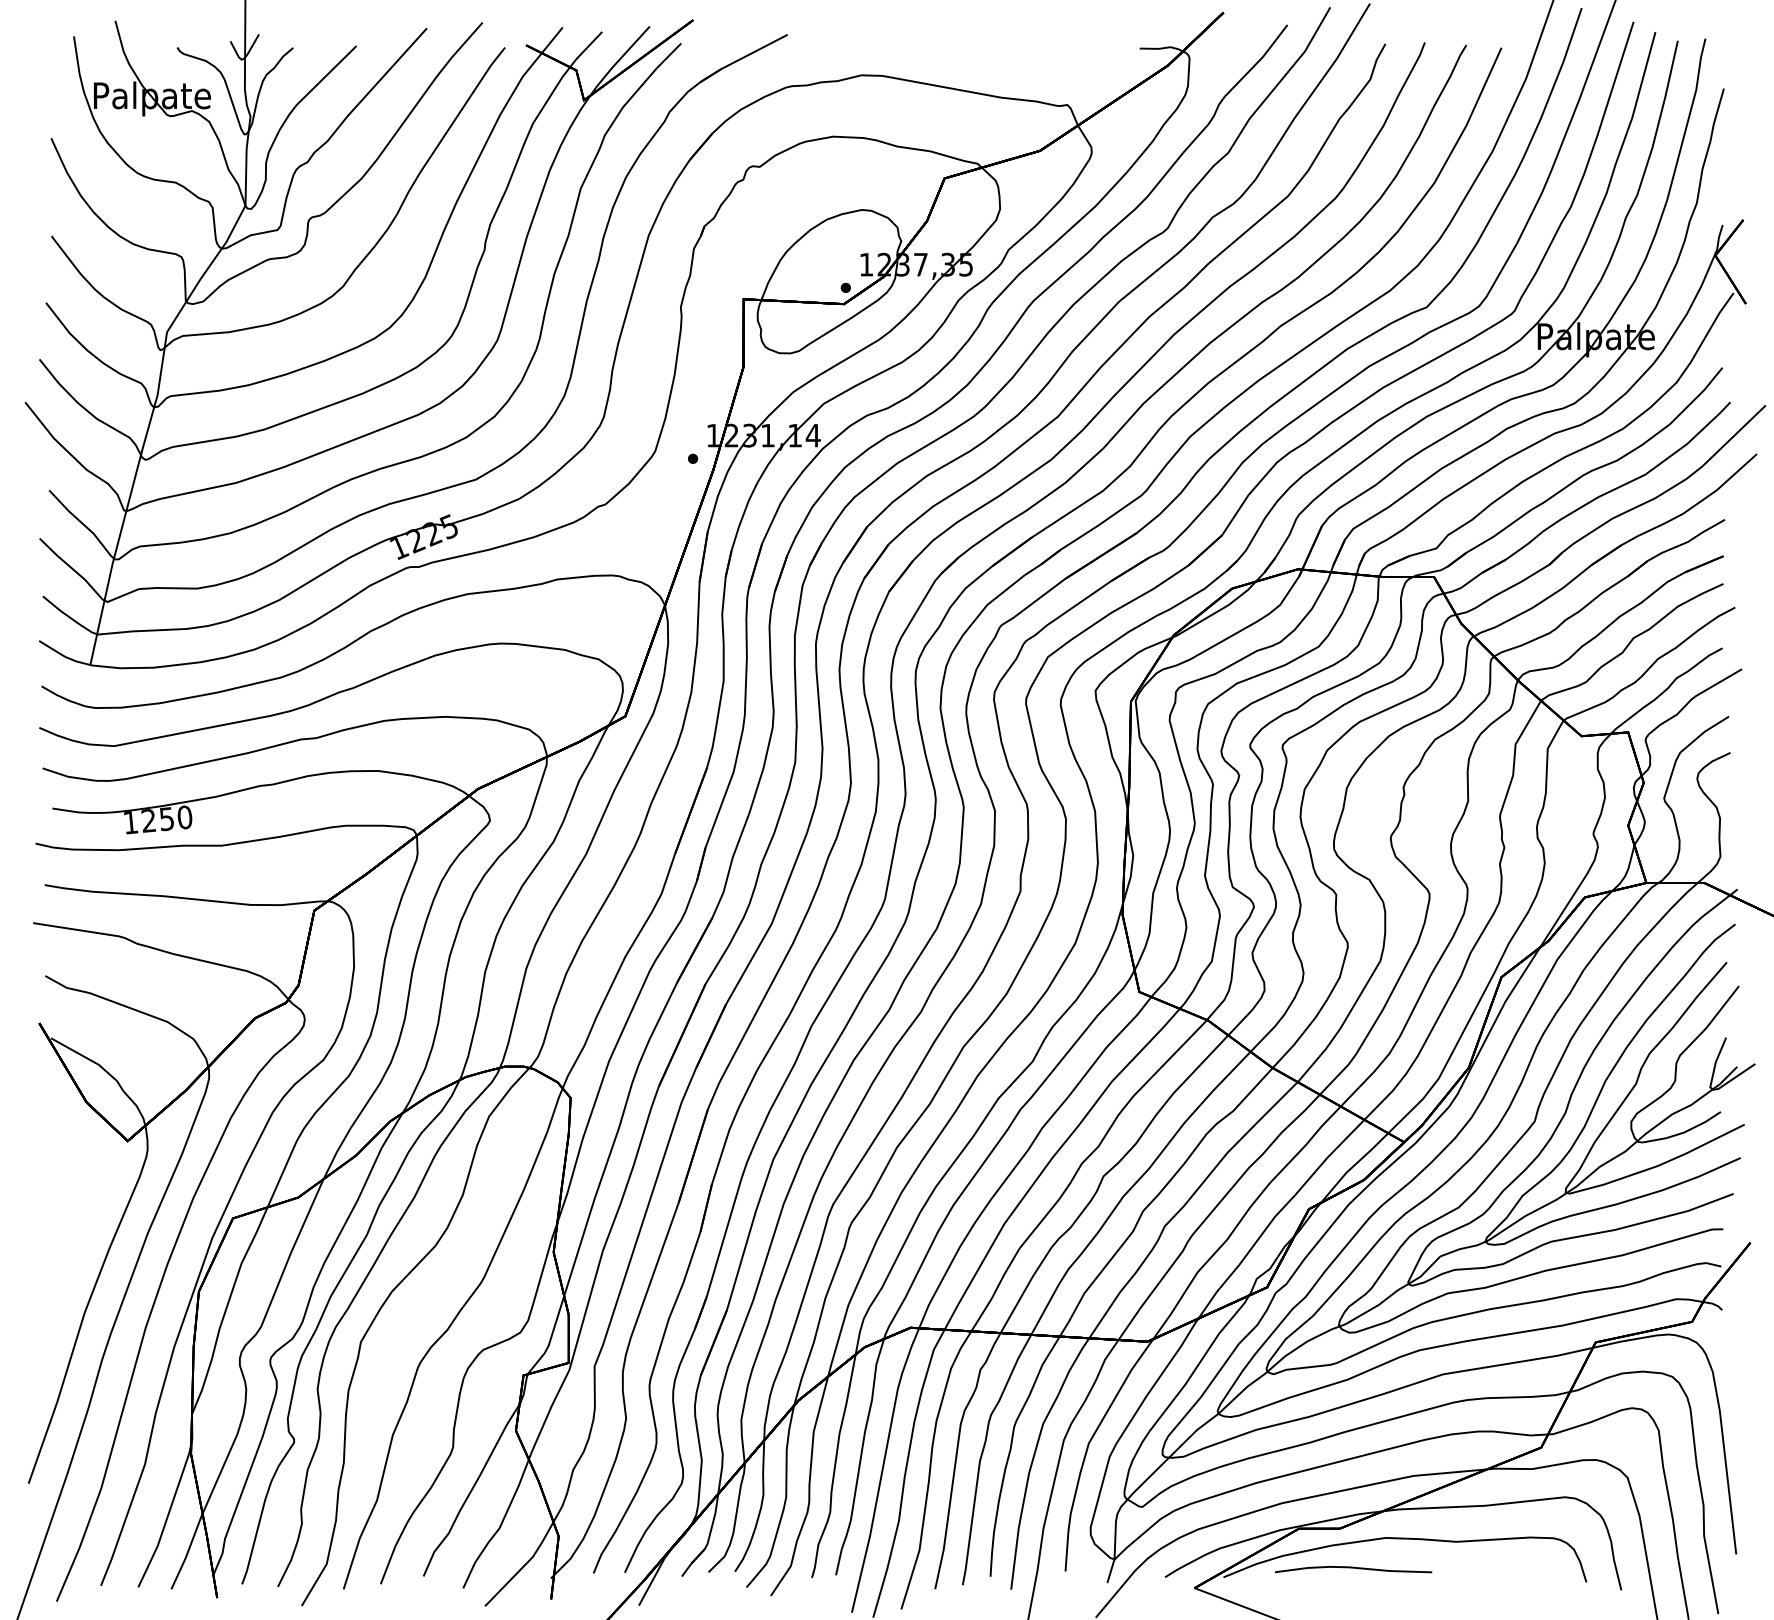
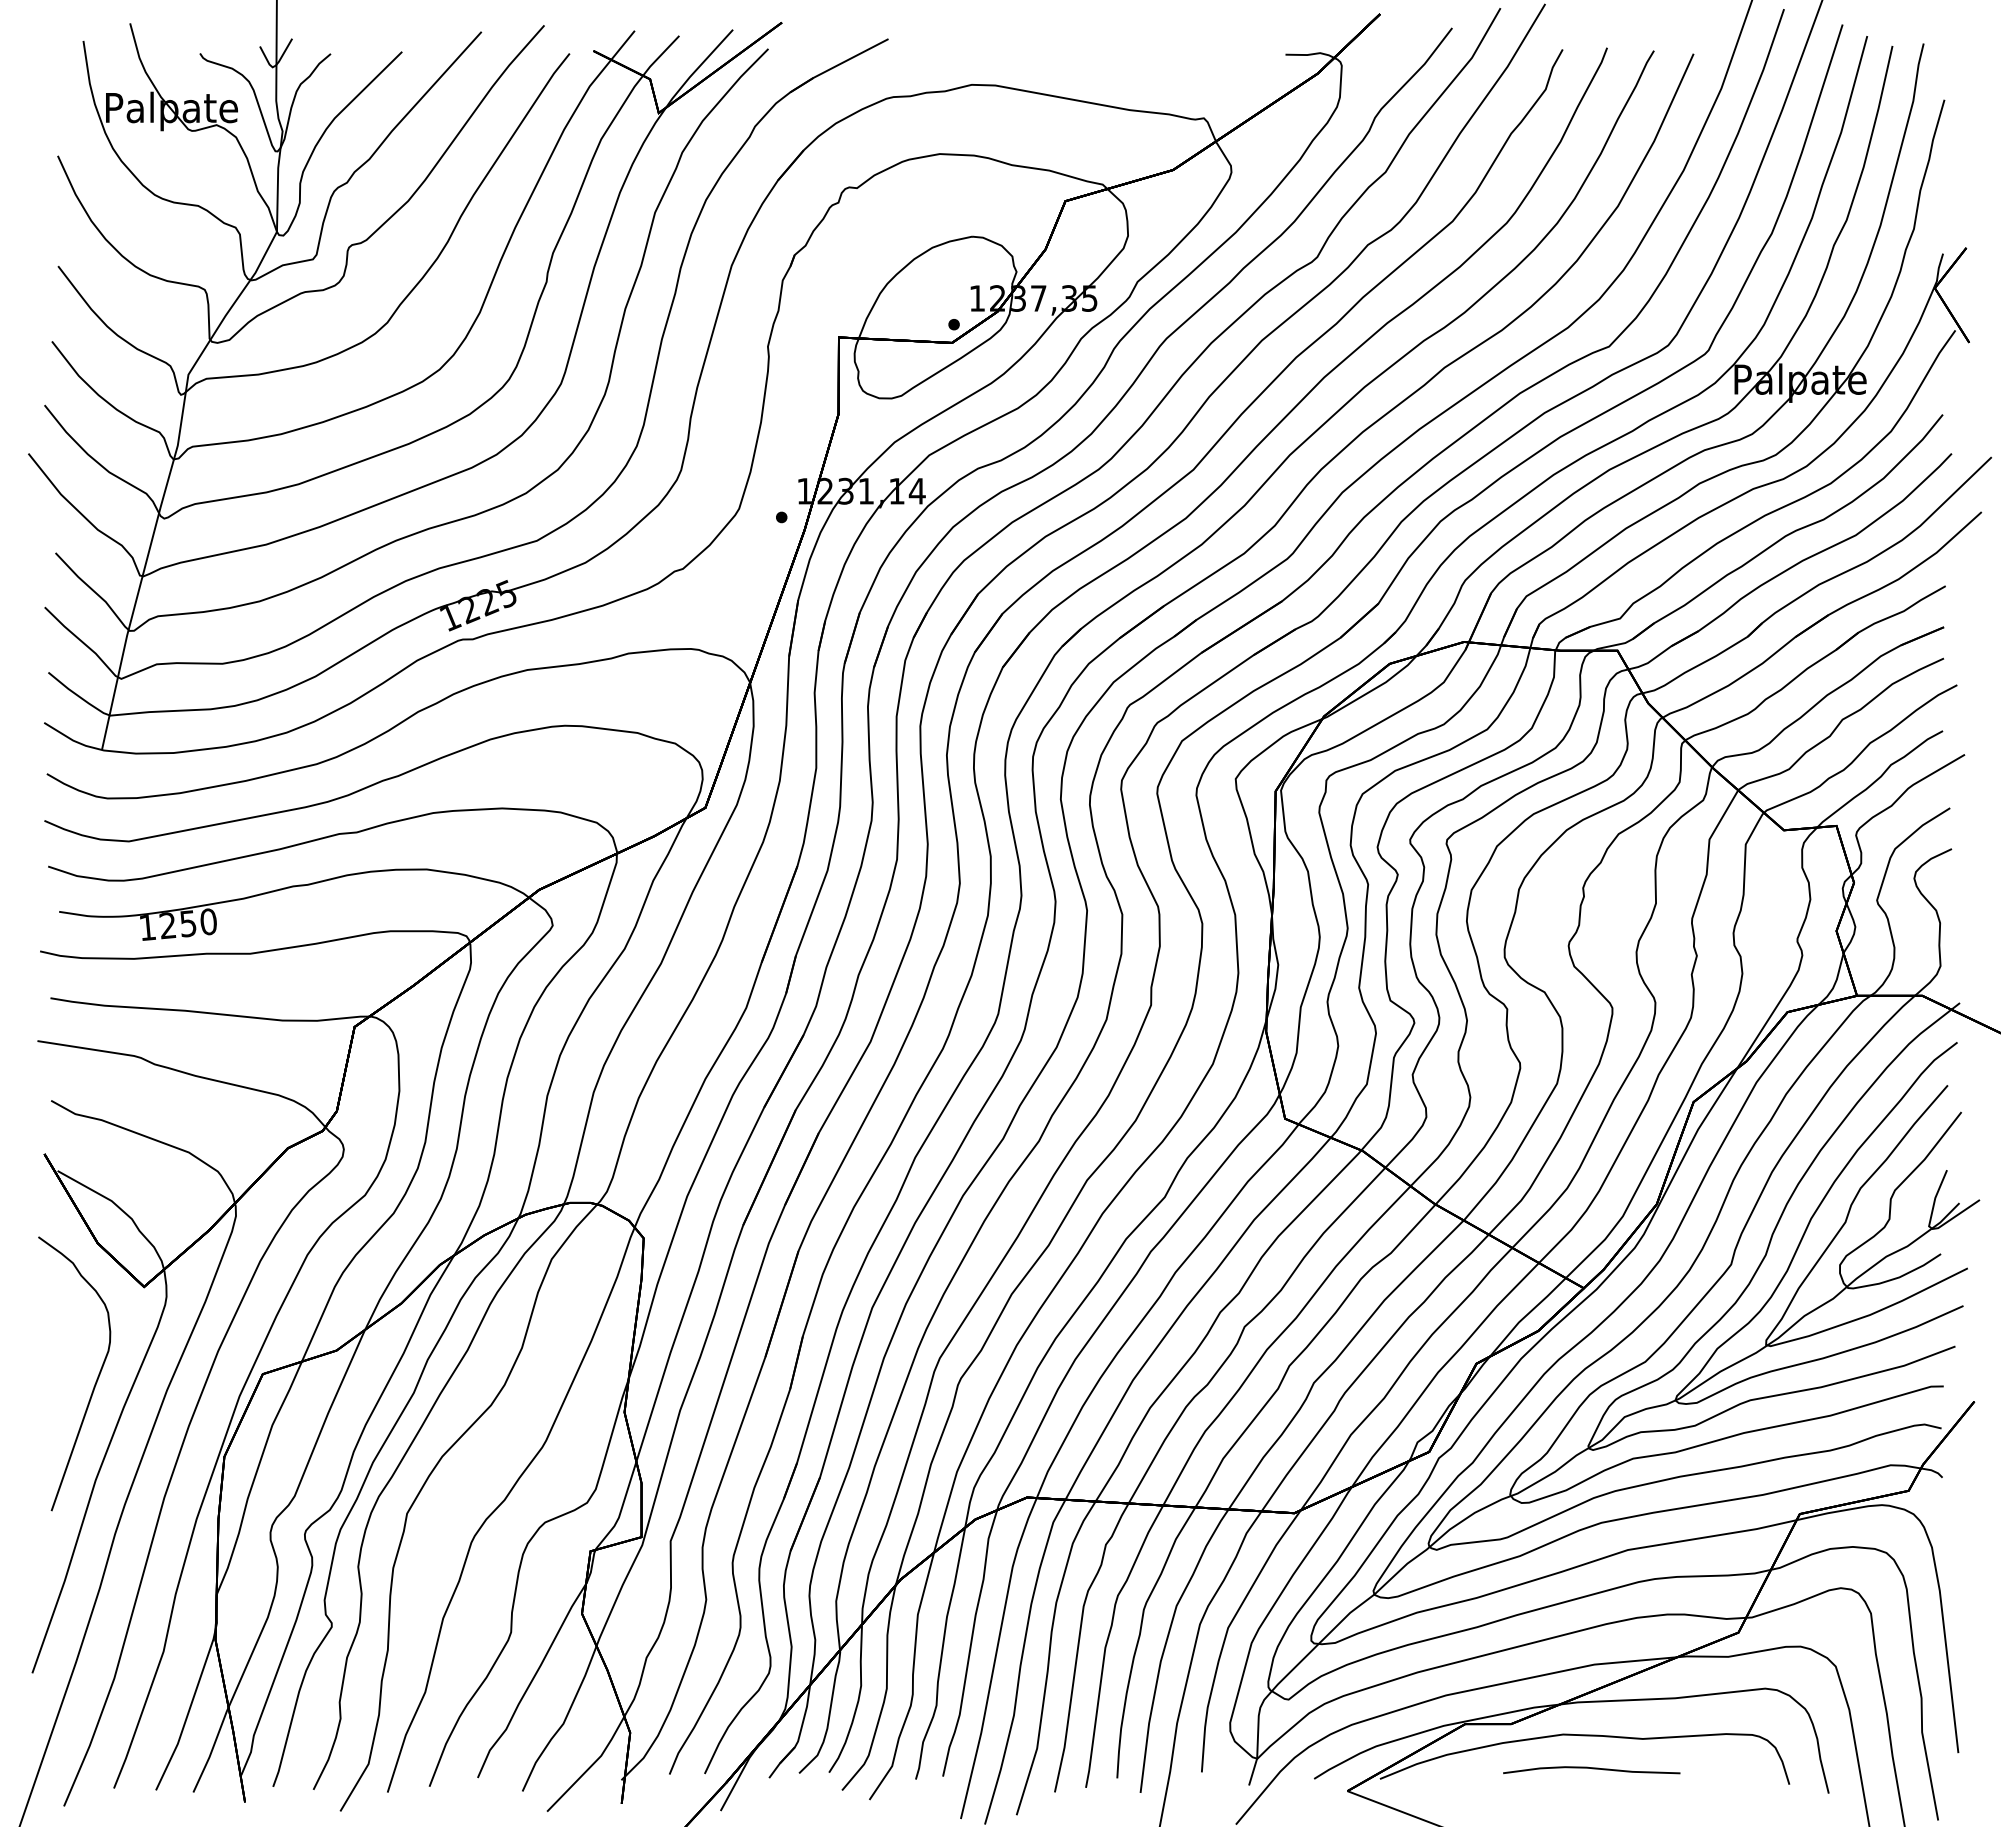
curve: (84, 1224) -> (95, 1381), added
curve: (1354, 1568) -> (1592, 1769), moved

